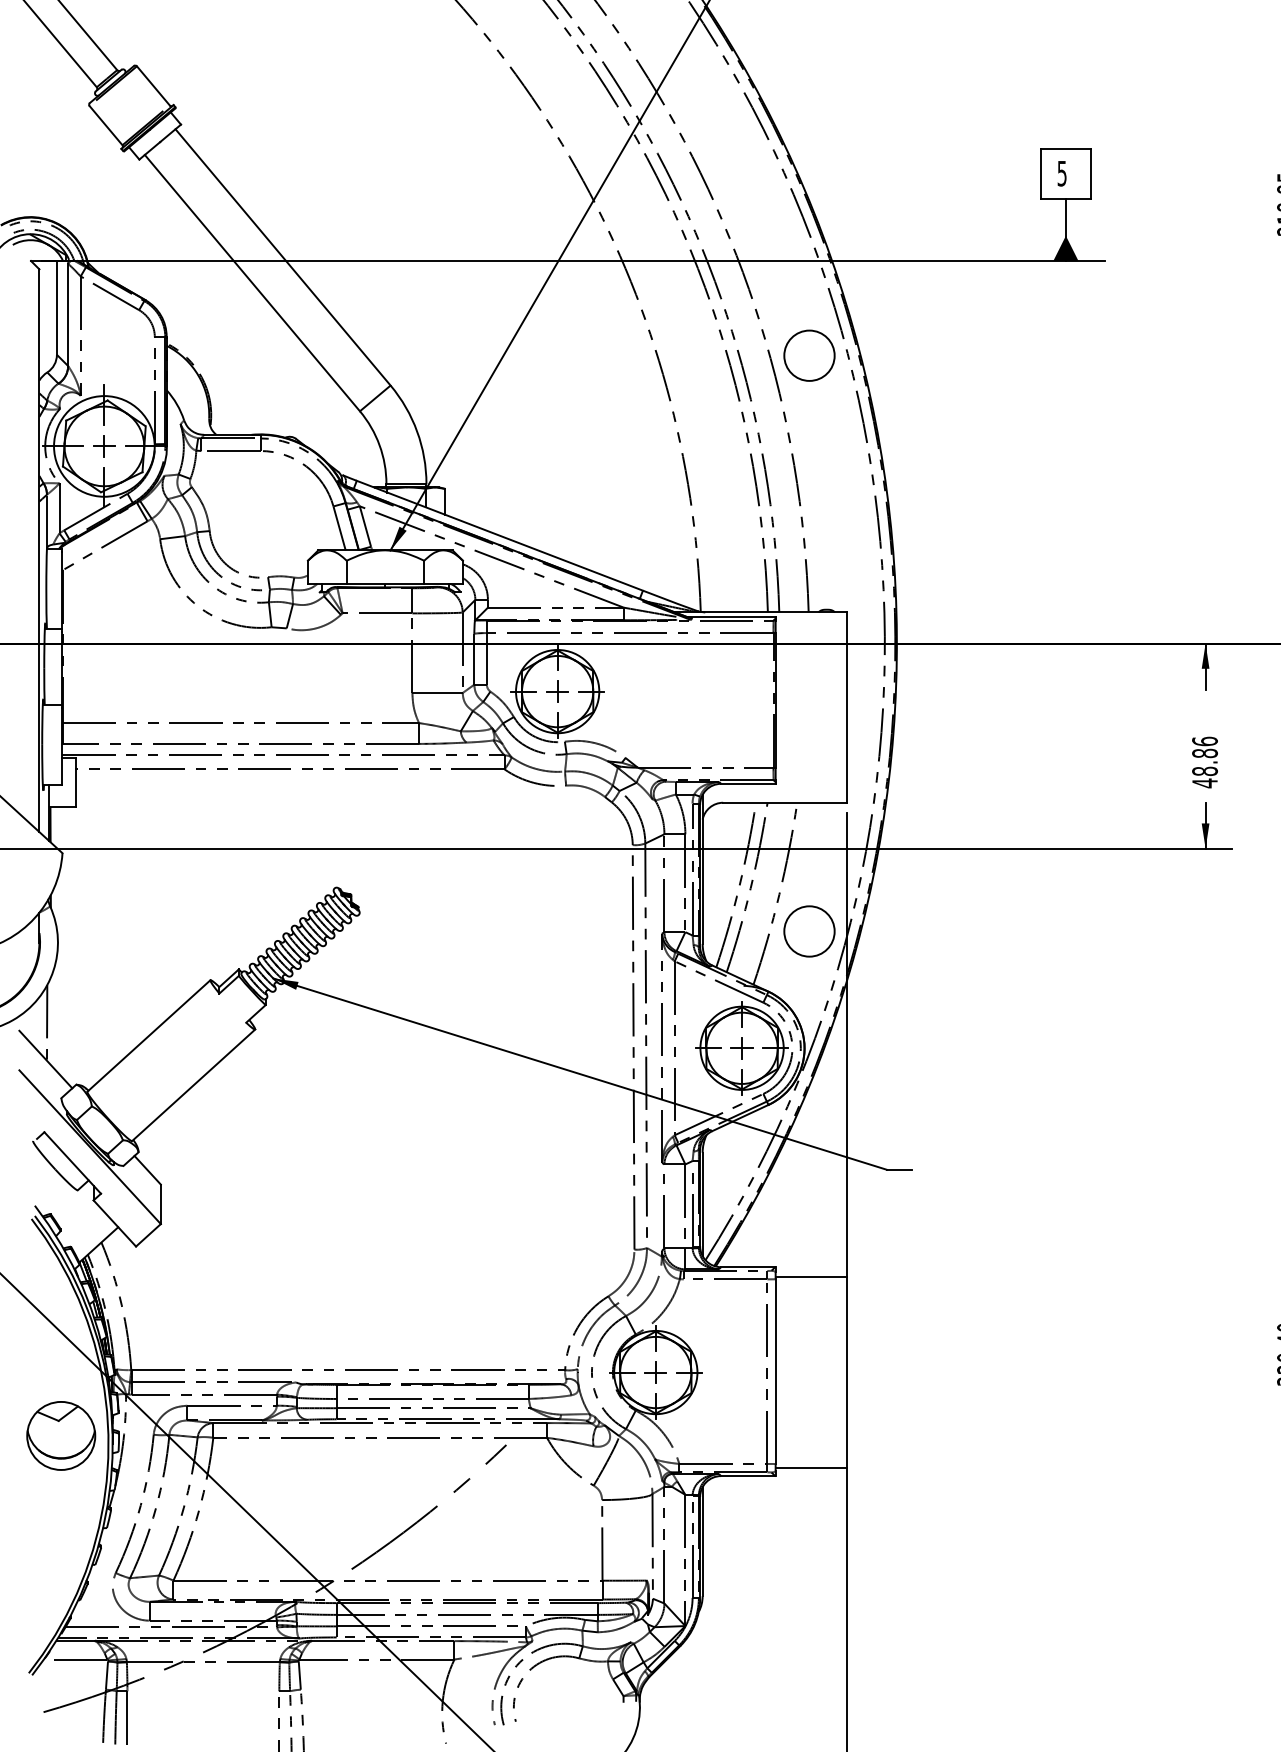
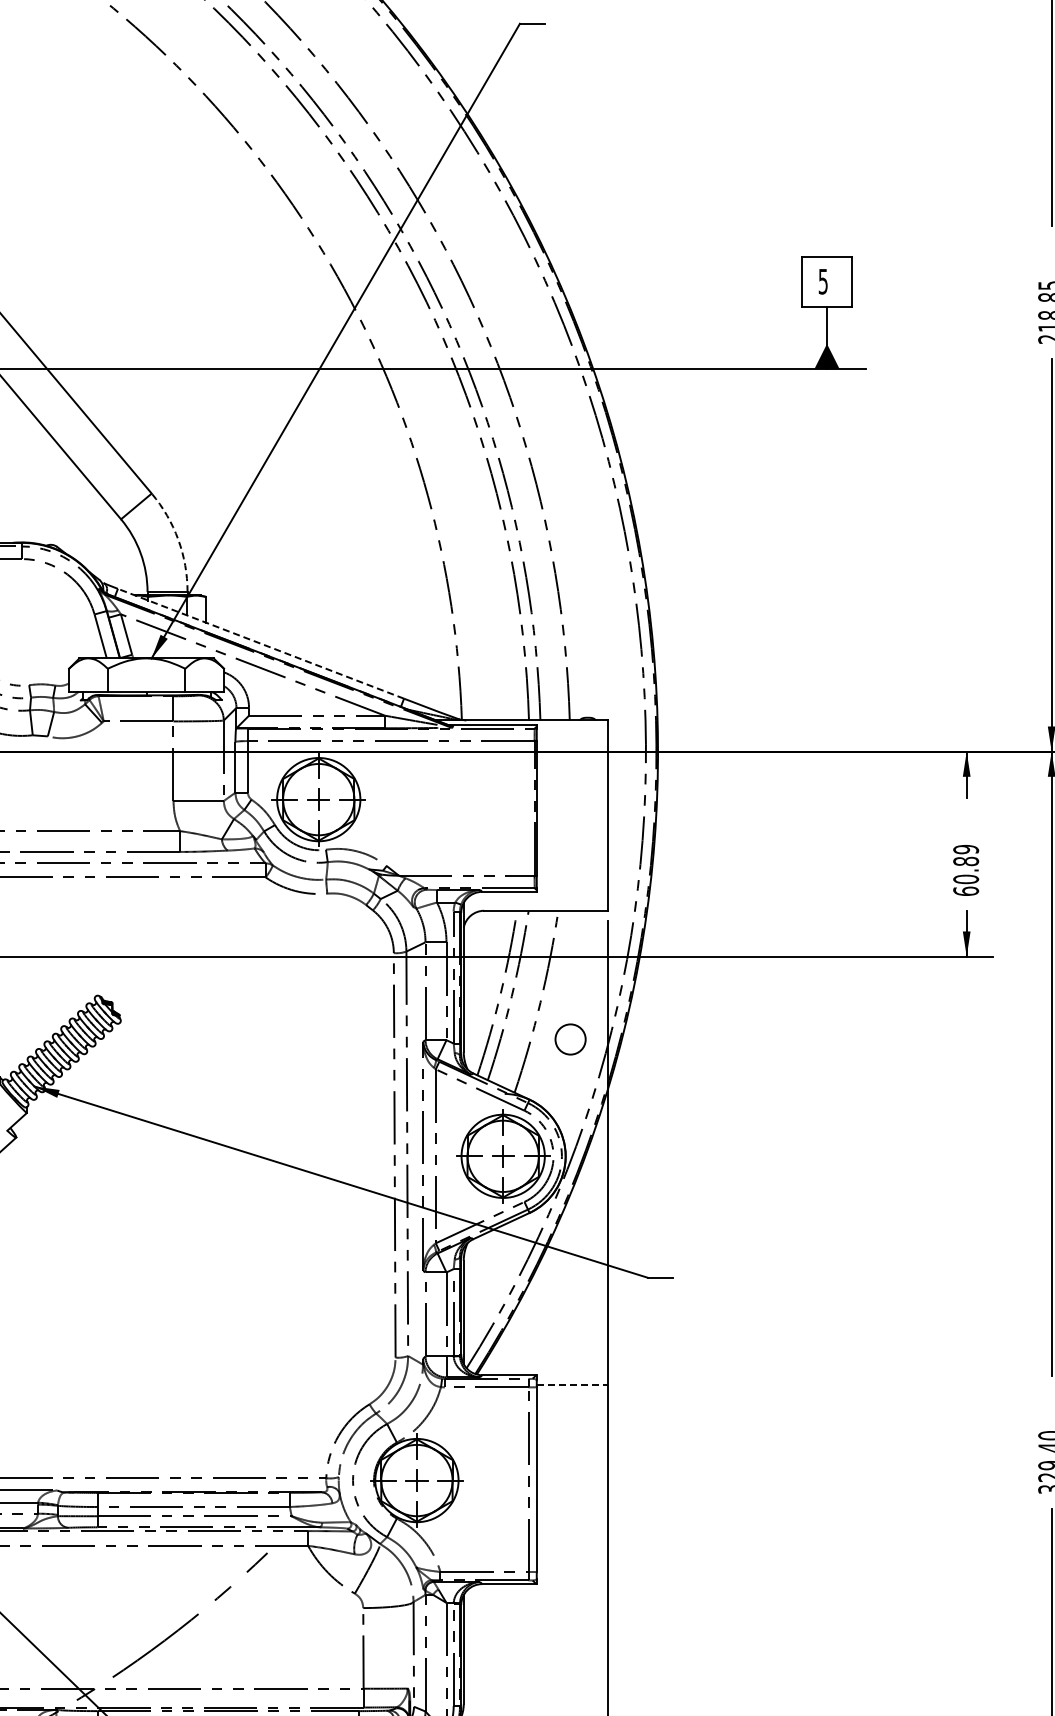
circle: (809, 355) -> (570, 463), removed
arc: (417, 431) -> (178, 539), solid -> dashed
line: (499, 535) -> (260, 643), solid -> dashed
text: (1204, 762) -> (965, 870), 48.86 -> 60.89
circle: (809, 931) -> (570, 1039), size x0.6
line: (811, 1277) -> (572, 1385), solid -> dashed
line: (810, 1467) -> (571, 1575), removed

